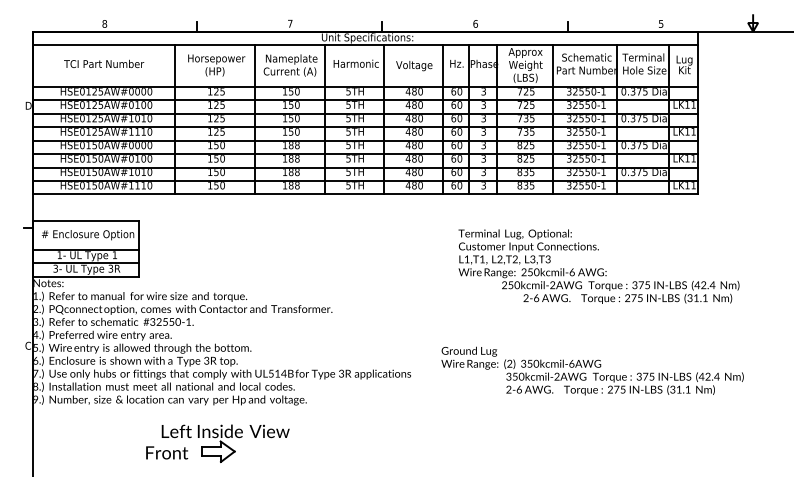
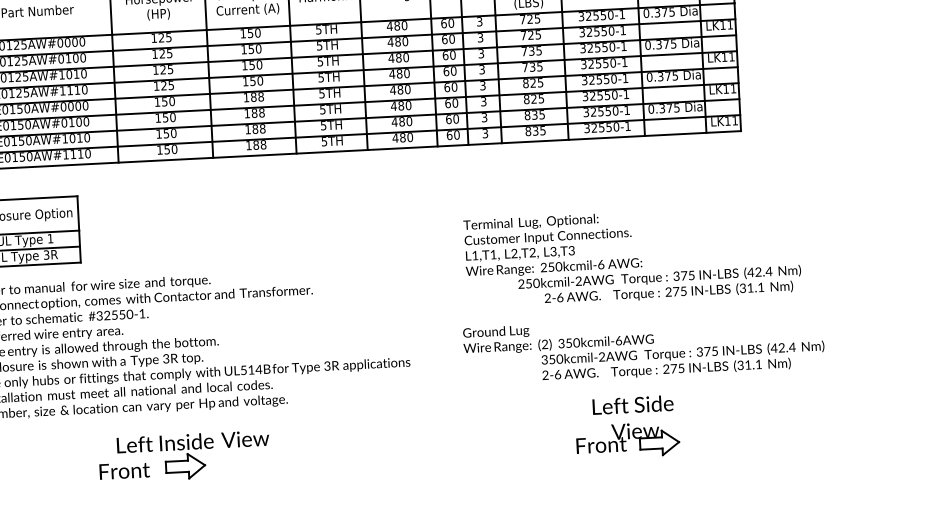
text: (598, 266) -> (632, 256), moved
text: (592, 370) -> (643, 347), moved
part: (590, 437) -> (627, 427), added

